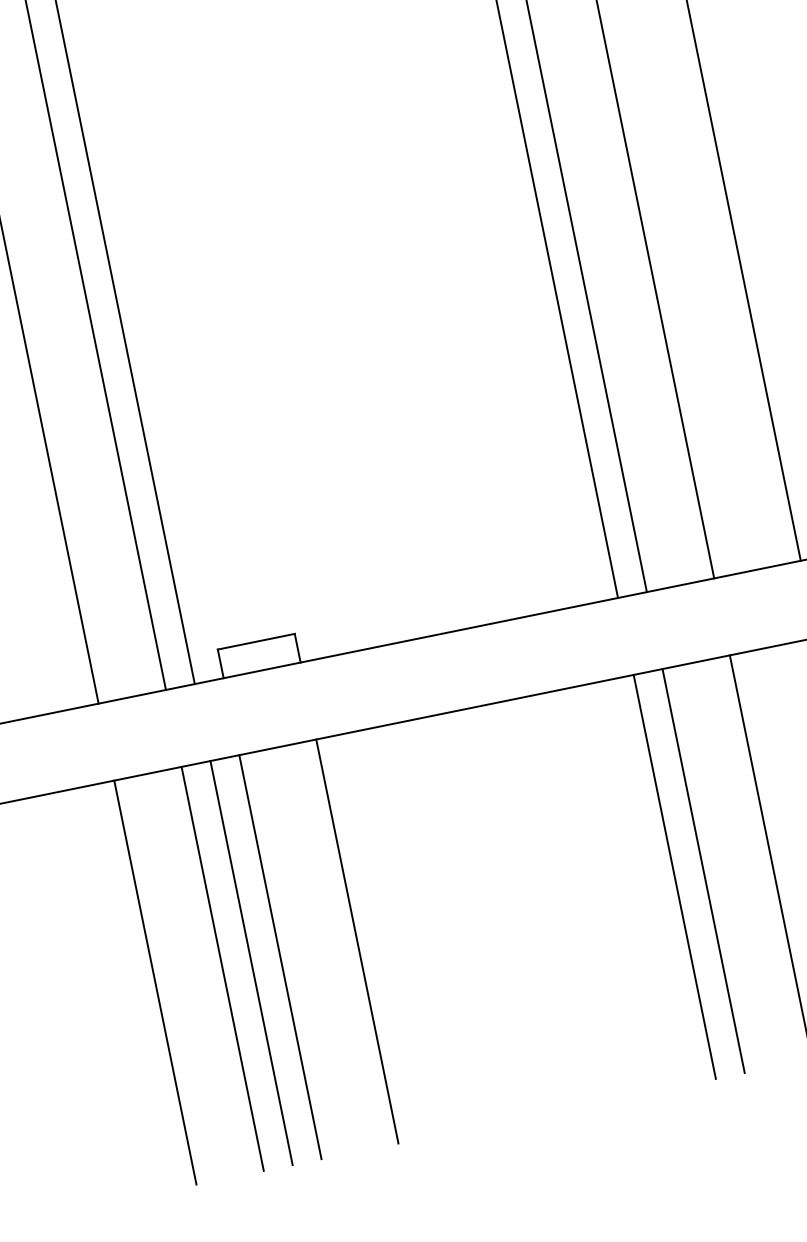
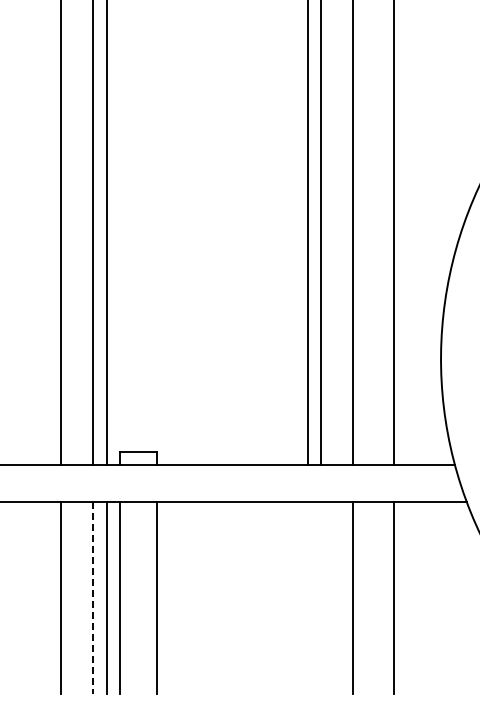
line: (704, 870) -> (321, 597), removed
line: (674, 876) -> (307, 597), removed
line: (223, 968) -> (93, 597), solid -> dashed

